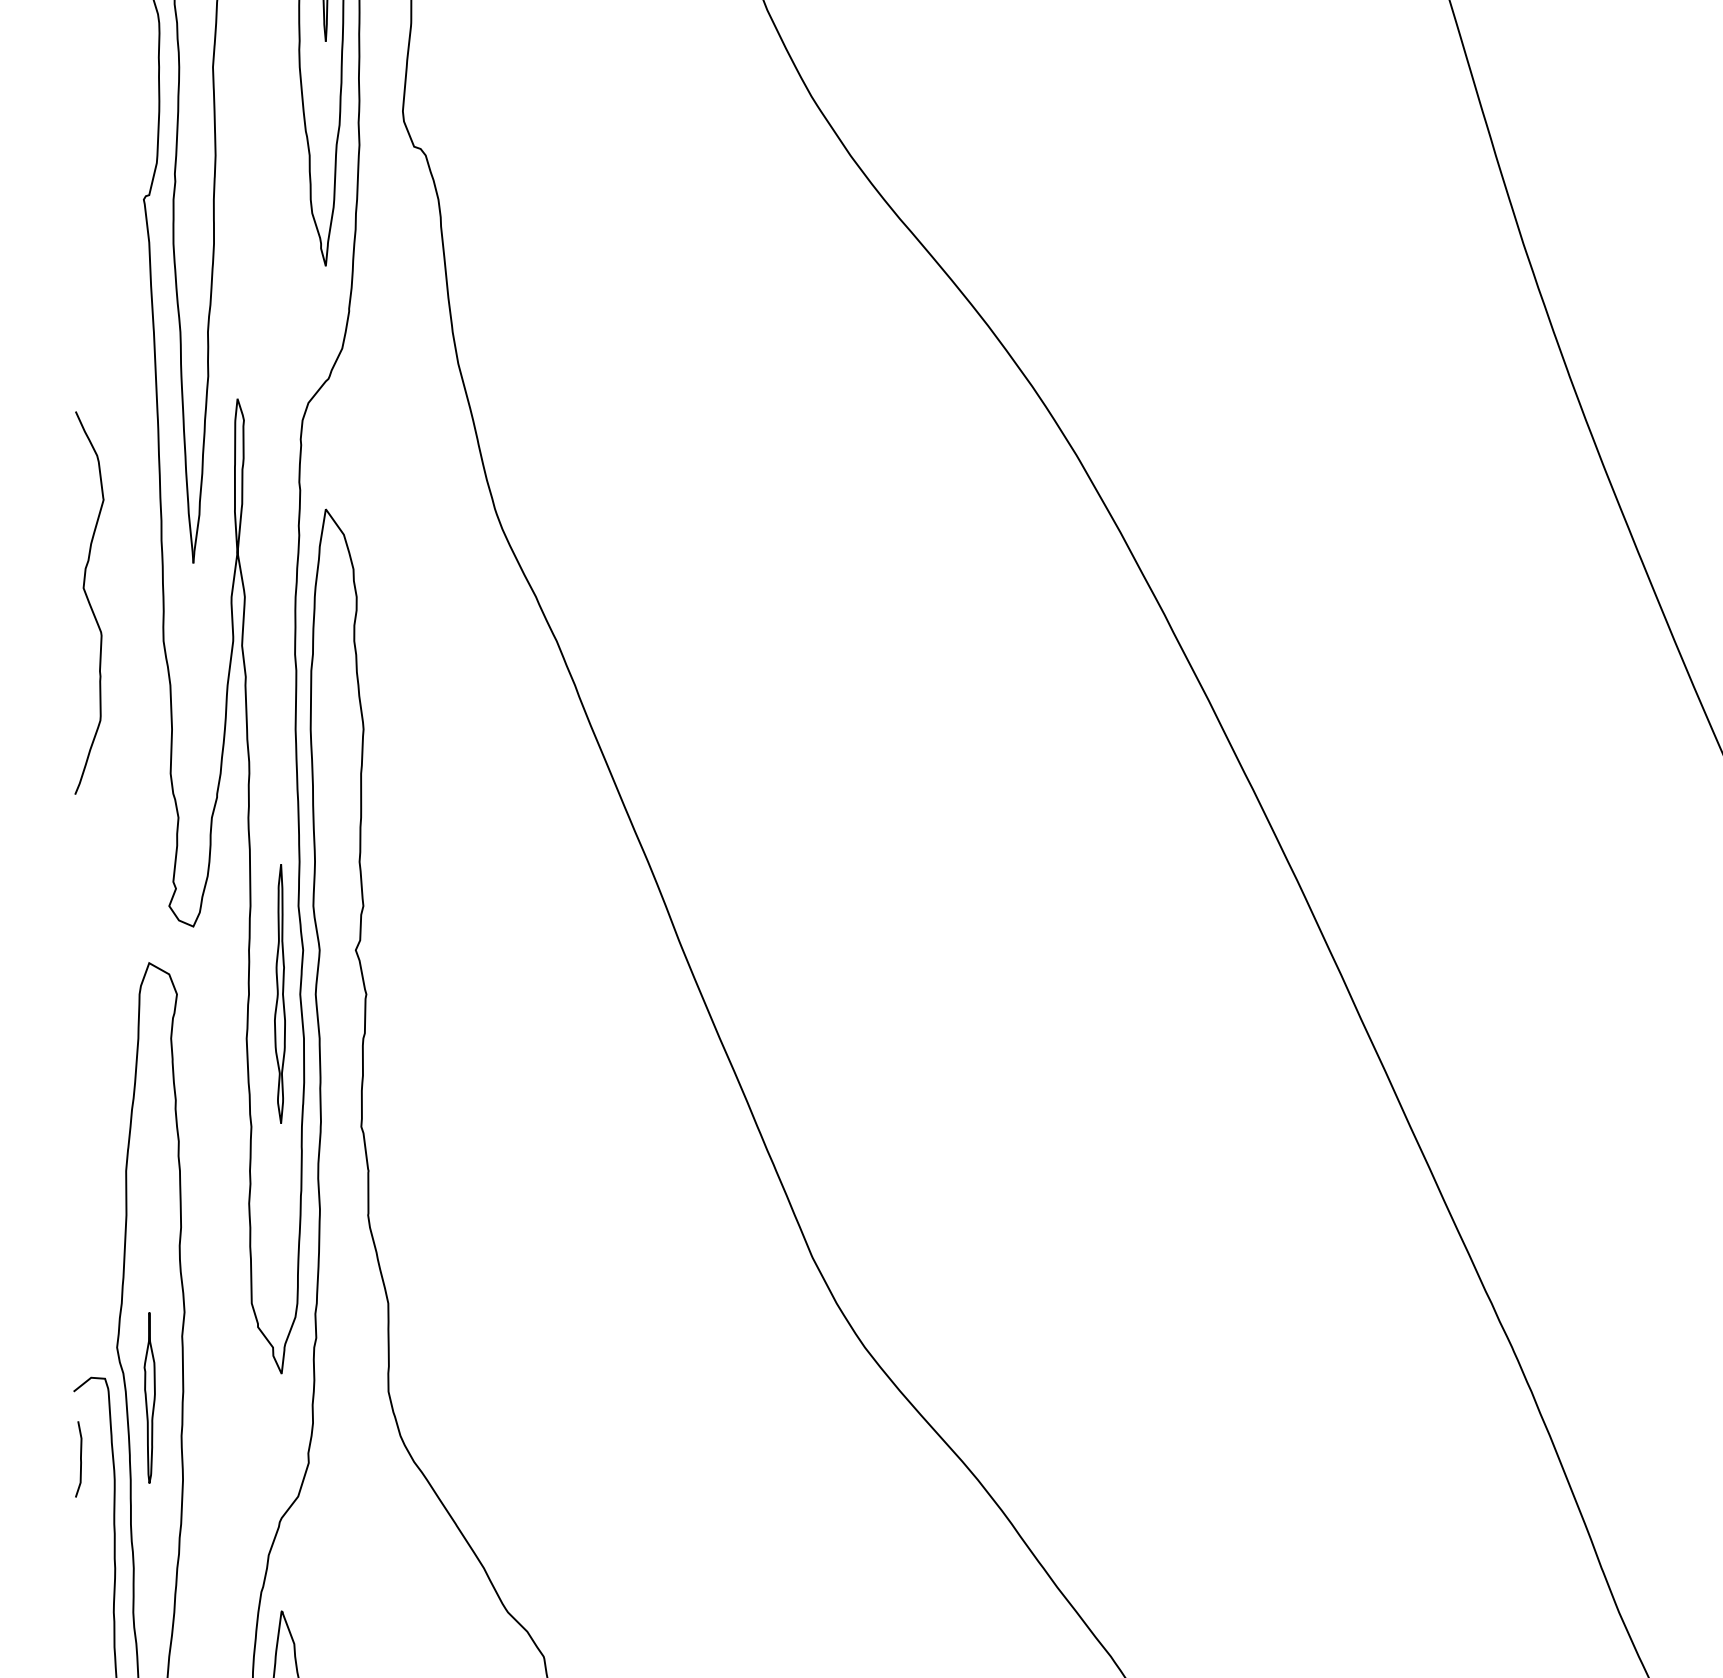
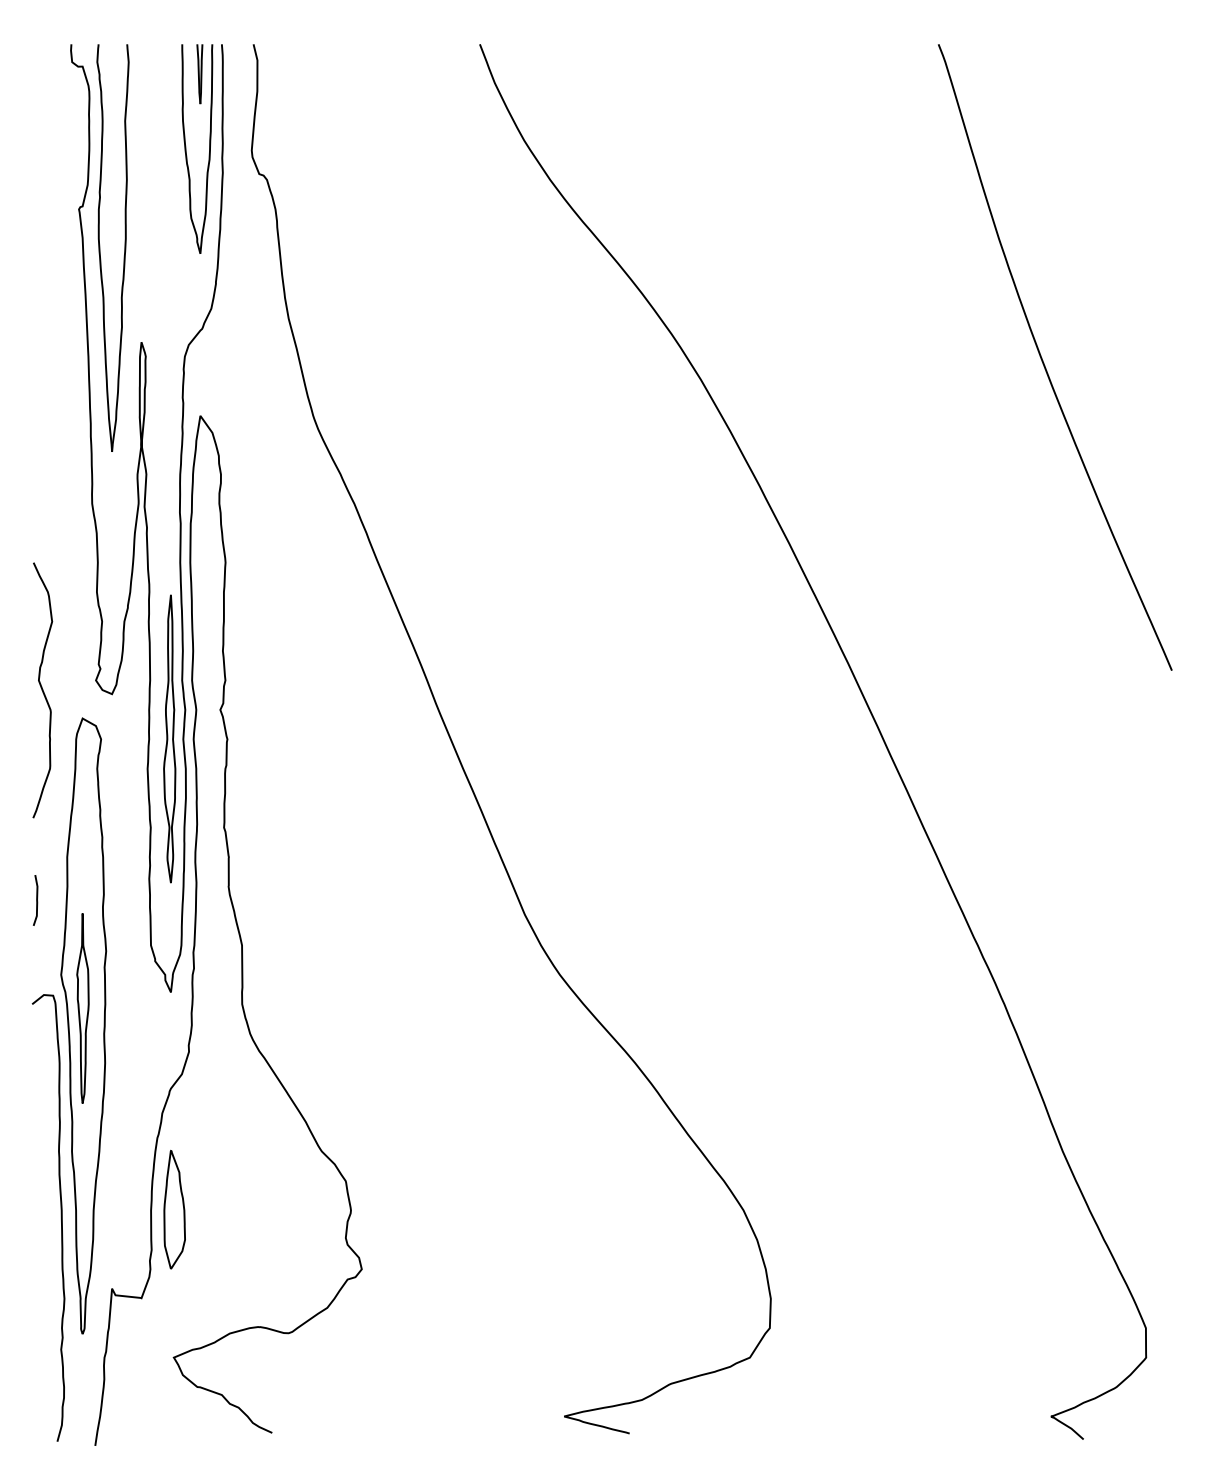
curve: (89, 603) -> (42, 690), moved
part: (279, 993) -> (169, 738), size x1.67
part: (149, 1397) -> (82, 1008), size x1.67
curve: (80, 1459) -> (36, 900), moved

